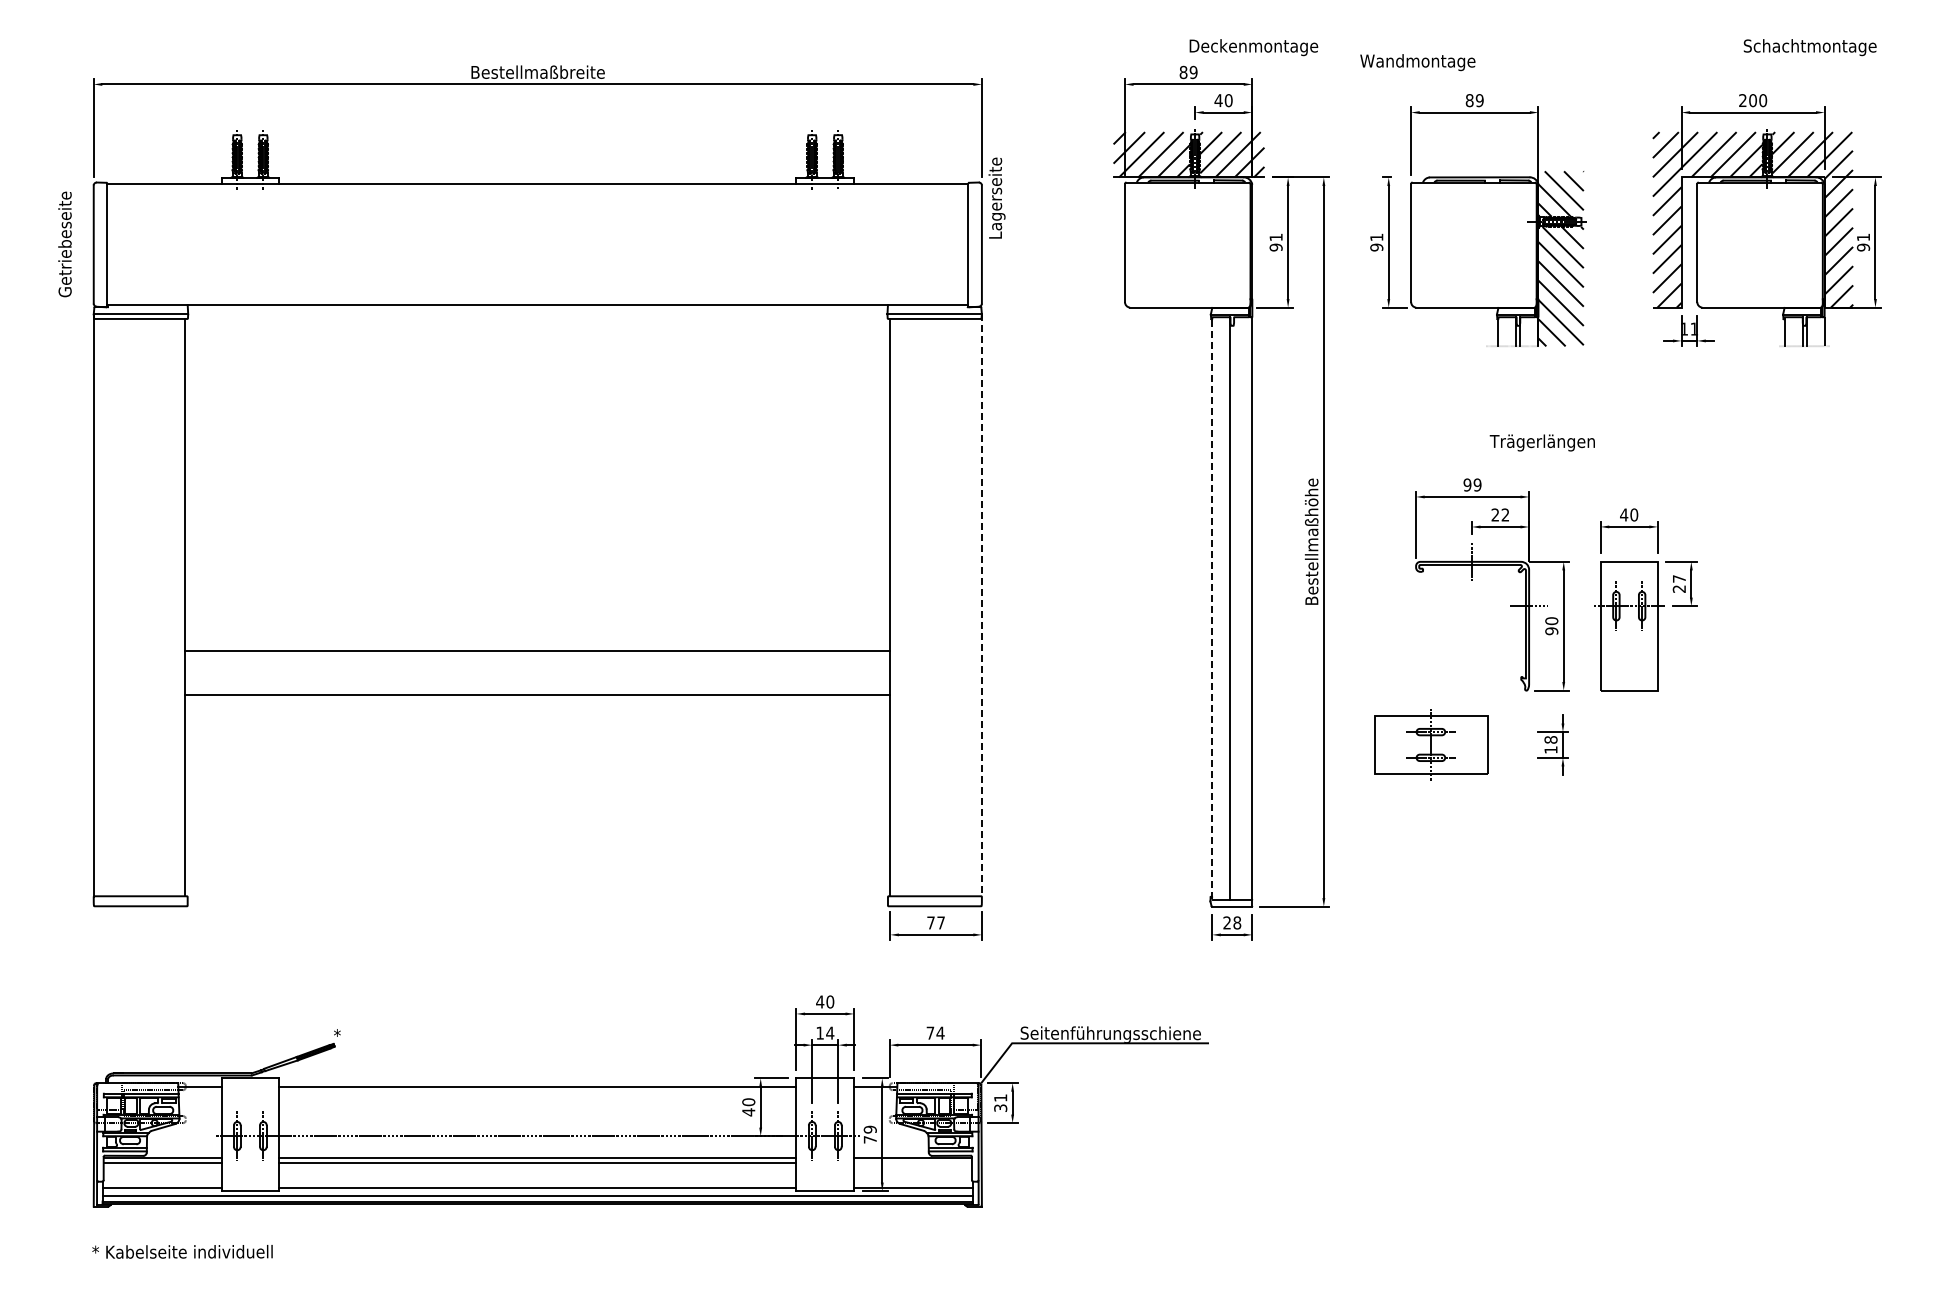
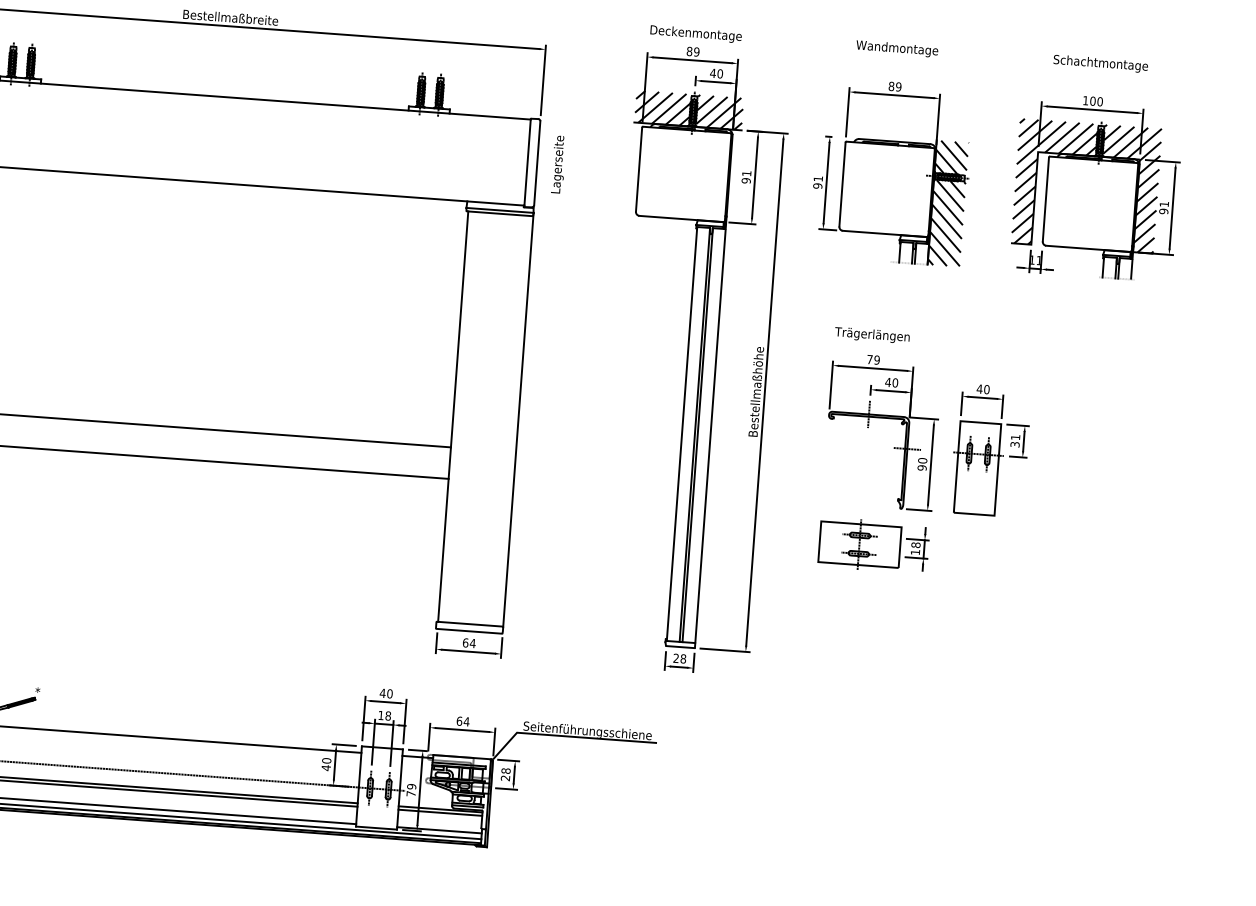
text: (1253, 47) -> (695, 34), moved
text: (1809, 47) -> (1100, 63), moved
text: (1417, 62) -> (897, 48), moved
text: (1742, 100) -> (1085, 100), 200 -> 100
text: (996, 197) -> (558, 164), moved
text: (1541, 442) -> (871, 335), moved
text: (1467, 484) -> (869, 359), 99 -> 79
text: (1500, 514) -> (891, 382), 22 -> 40
text: (1679, 583) -> (1015, 440), 27 -> 31
line: (981, 606) -> (518, 420), dashed -> solid
line: (1212, 608) -> (682, 434), dashed -> solid
line: (1234, 608) -> (697, 435), added
part: (1431, 744) -> (859, 544), moved
text: (936, 922) -> (469, 642), 77 -> 64
text: (830, 1032) -> (388, 715), 14 -> 18
text: (930, 1032) -> (459, 720), 74 -> 64
text: (1000, 1102) -> (505, 774), 31 -> 28
line: (912, 1163) -> (439, 812), added

